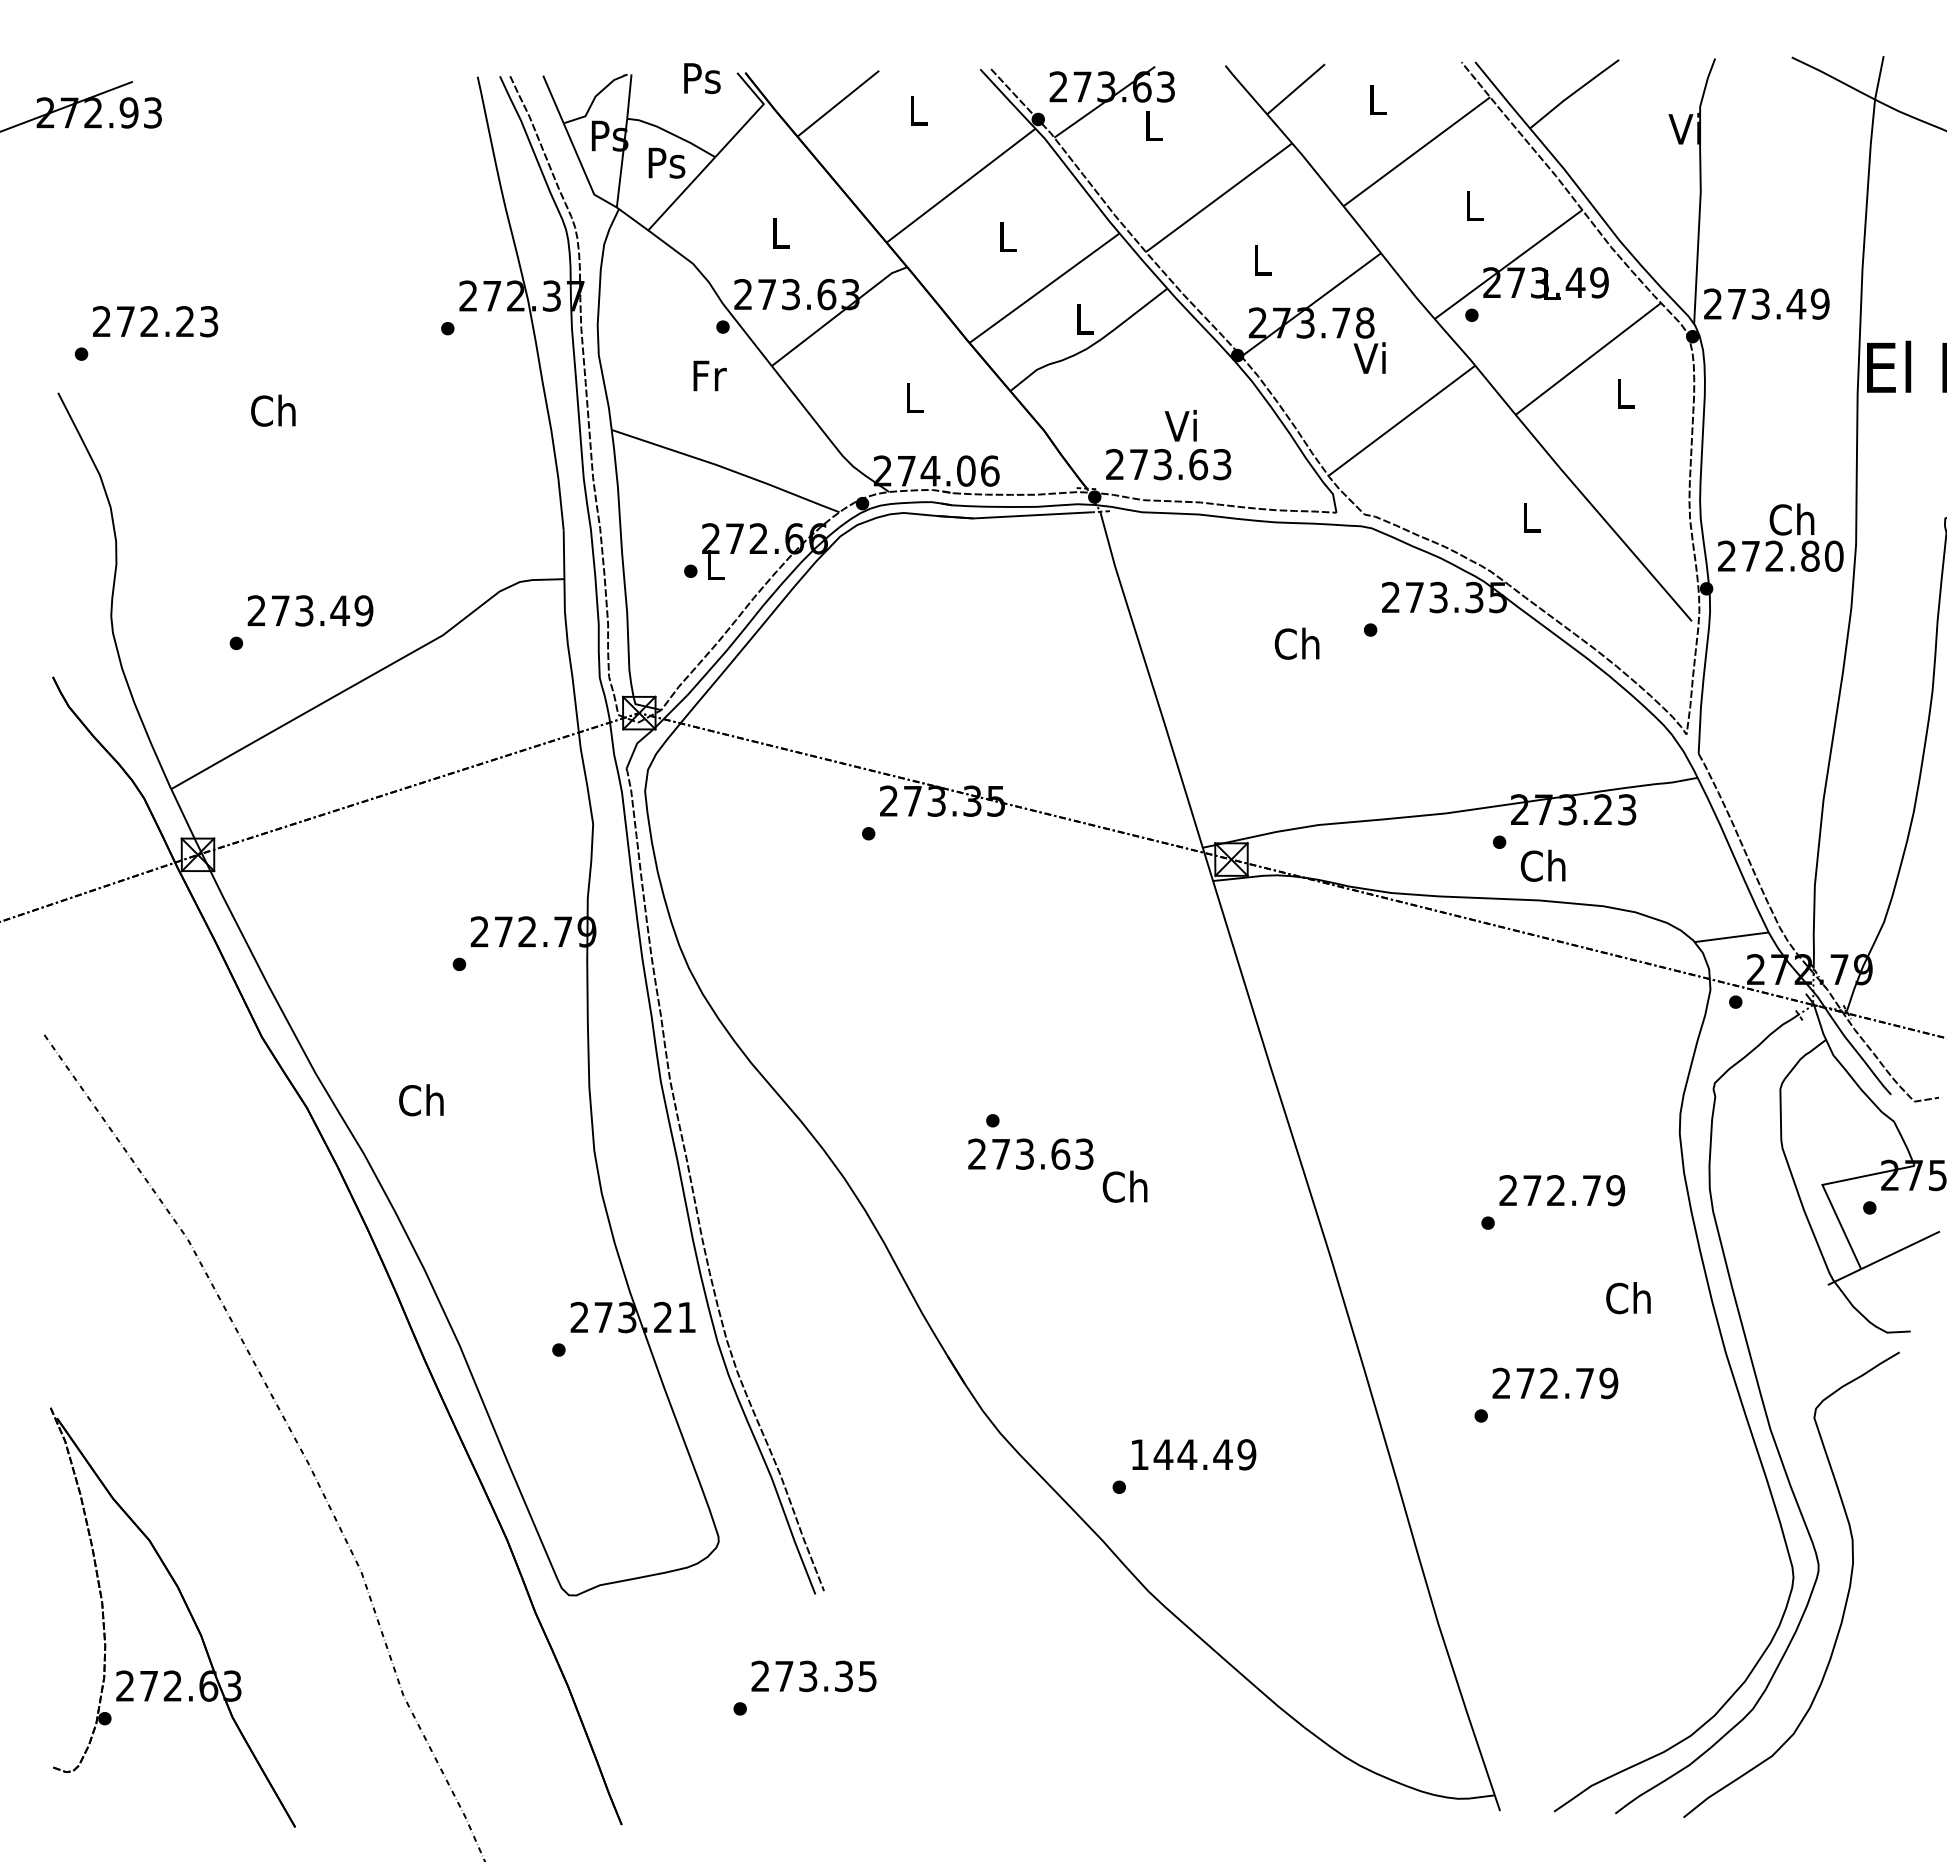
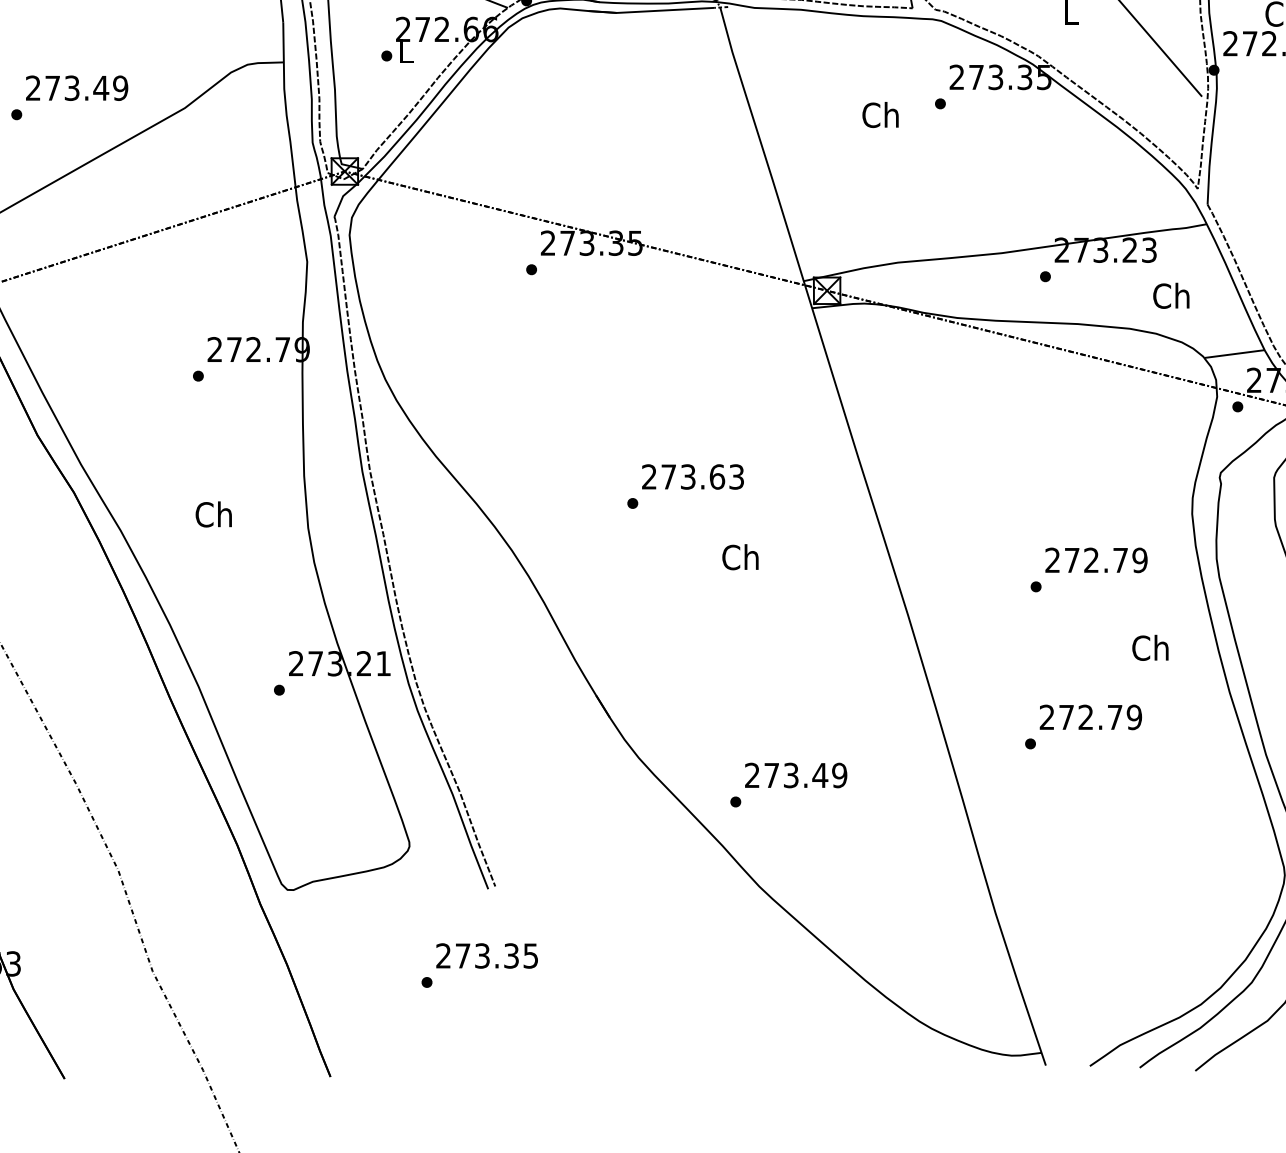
text: (1542, 865) -> (1170, 295), moved
text: (421, 1100) -> (213, 514), moved
text: (1030, 1153) -> (692, 476), moved
text: (1163, 1454) -> (771, 775), 144.49 -> 273.49

